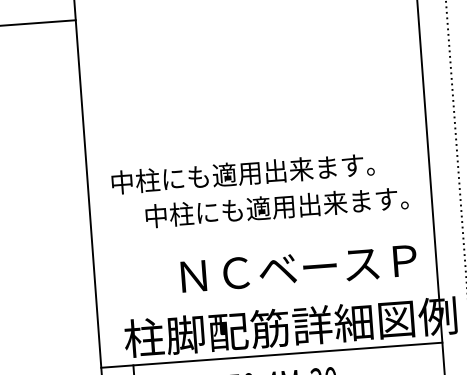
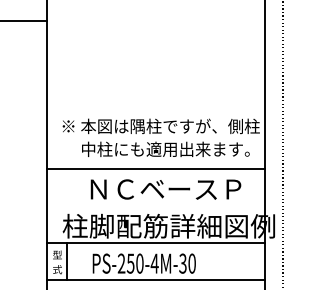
text: (265, 172) -> (160, 126), 中柱にも適用出来ます。 -> ※ 本図は隅柱ですが、側柱
line: (263, 239) -> (155, 169), added
text: (298, 268) -> (165, 189), moved

